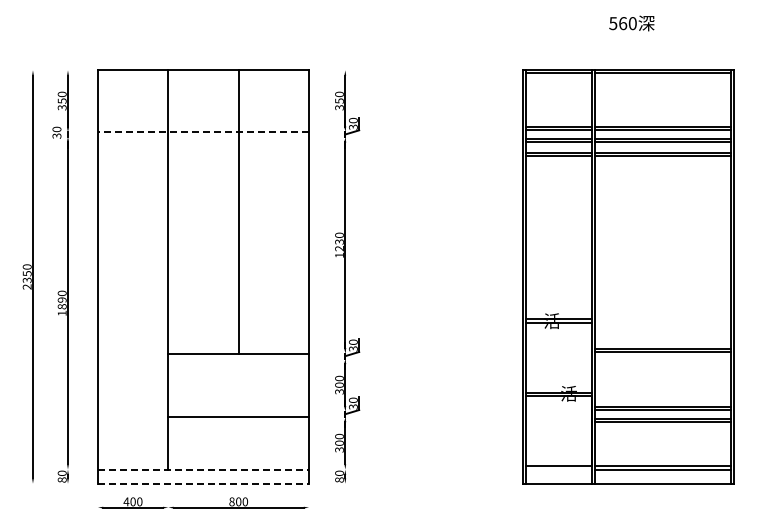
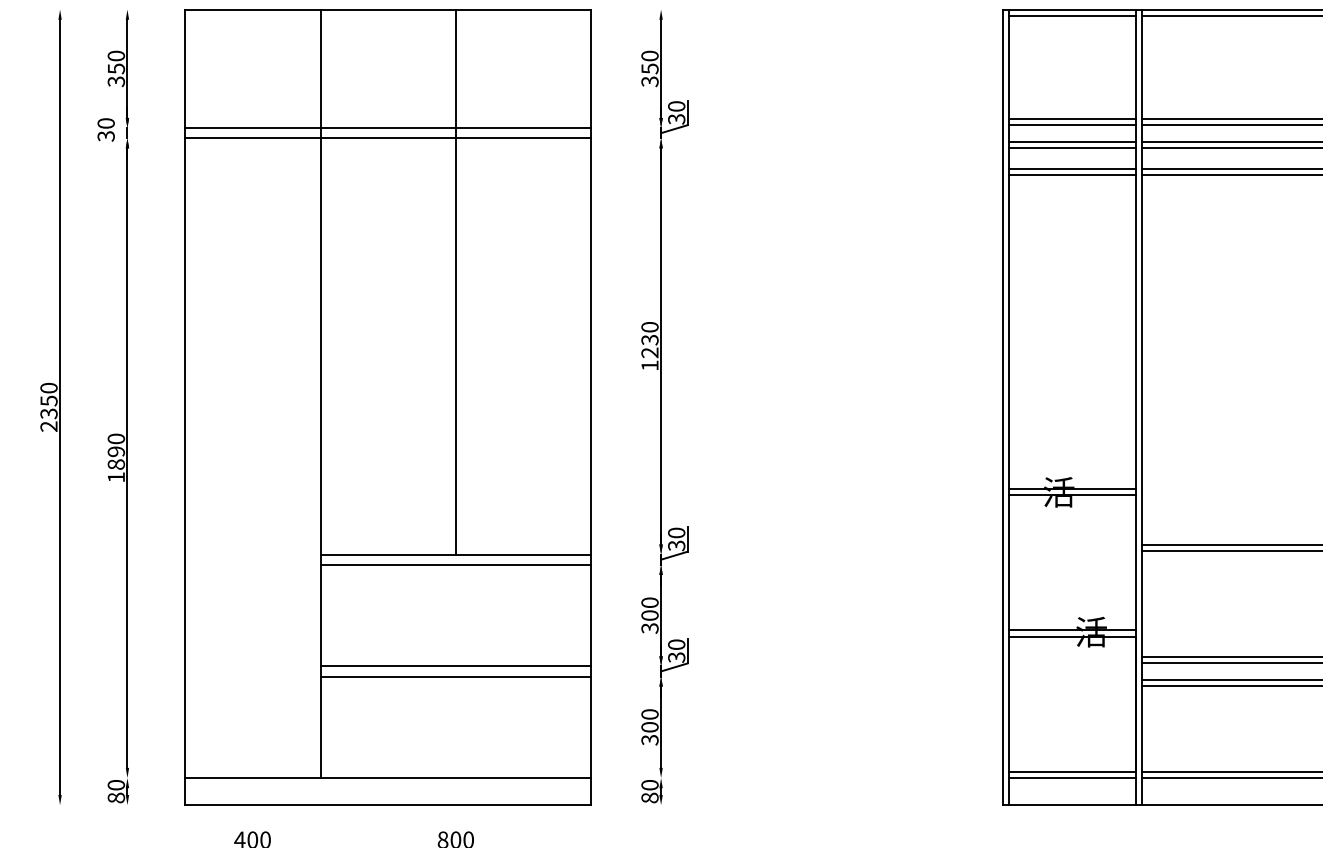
line: (203, 131) -> (388, 127), dashed -> solid
line: (203, 137) -> (388, 138), added
line: (238, 358) -> (455, 564), added
line: (238, 411) -> (455, 666), added
line: (203, 469) -> (388, 777), dashed -> solid
line: (558, 469) -> (1071, 777), added
line: (203, 483) -> (388, 804), dashed -> solid

